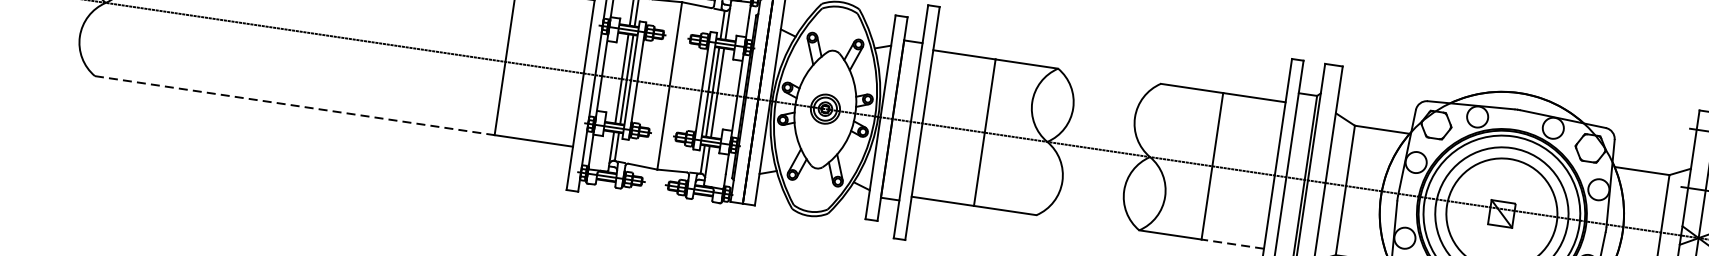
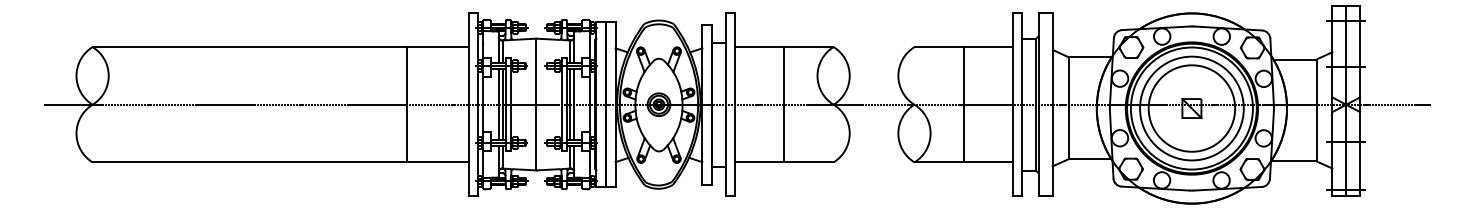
line: (295, 105) -> (250, 162), dashed -> solid
line: (1233, 244) -> (988, 162), dashed -> solid

